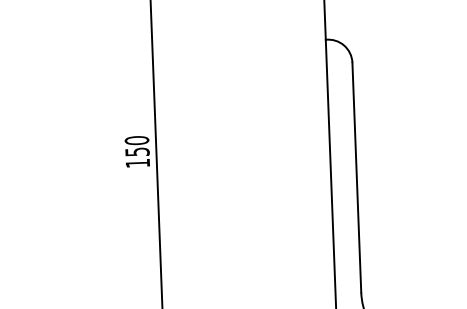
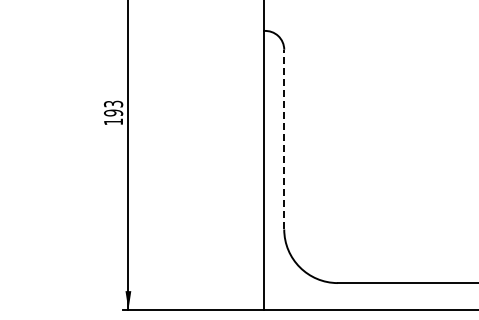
text: (137, 146) -> (113, 108), 150 -> 193
line: (357, 177) -> (284, 139), solid -> dashed

